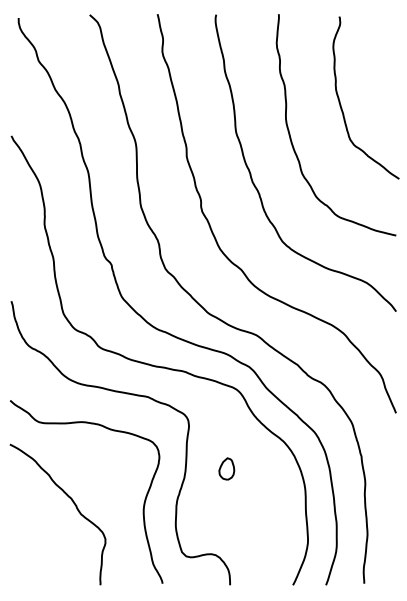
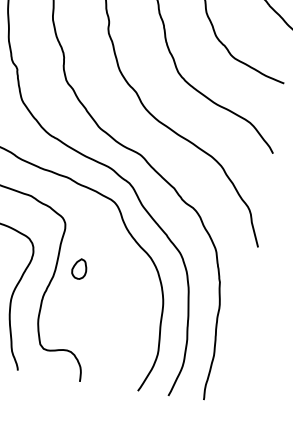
part: (226, 468) -> (79, 268), moved

